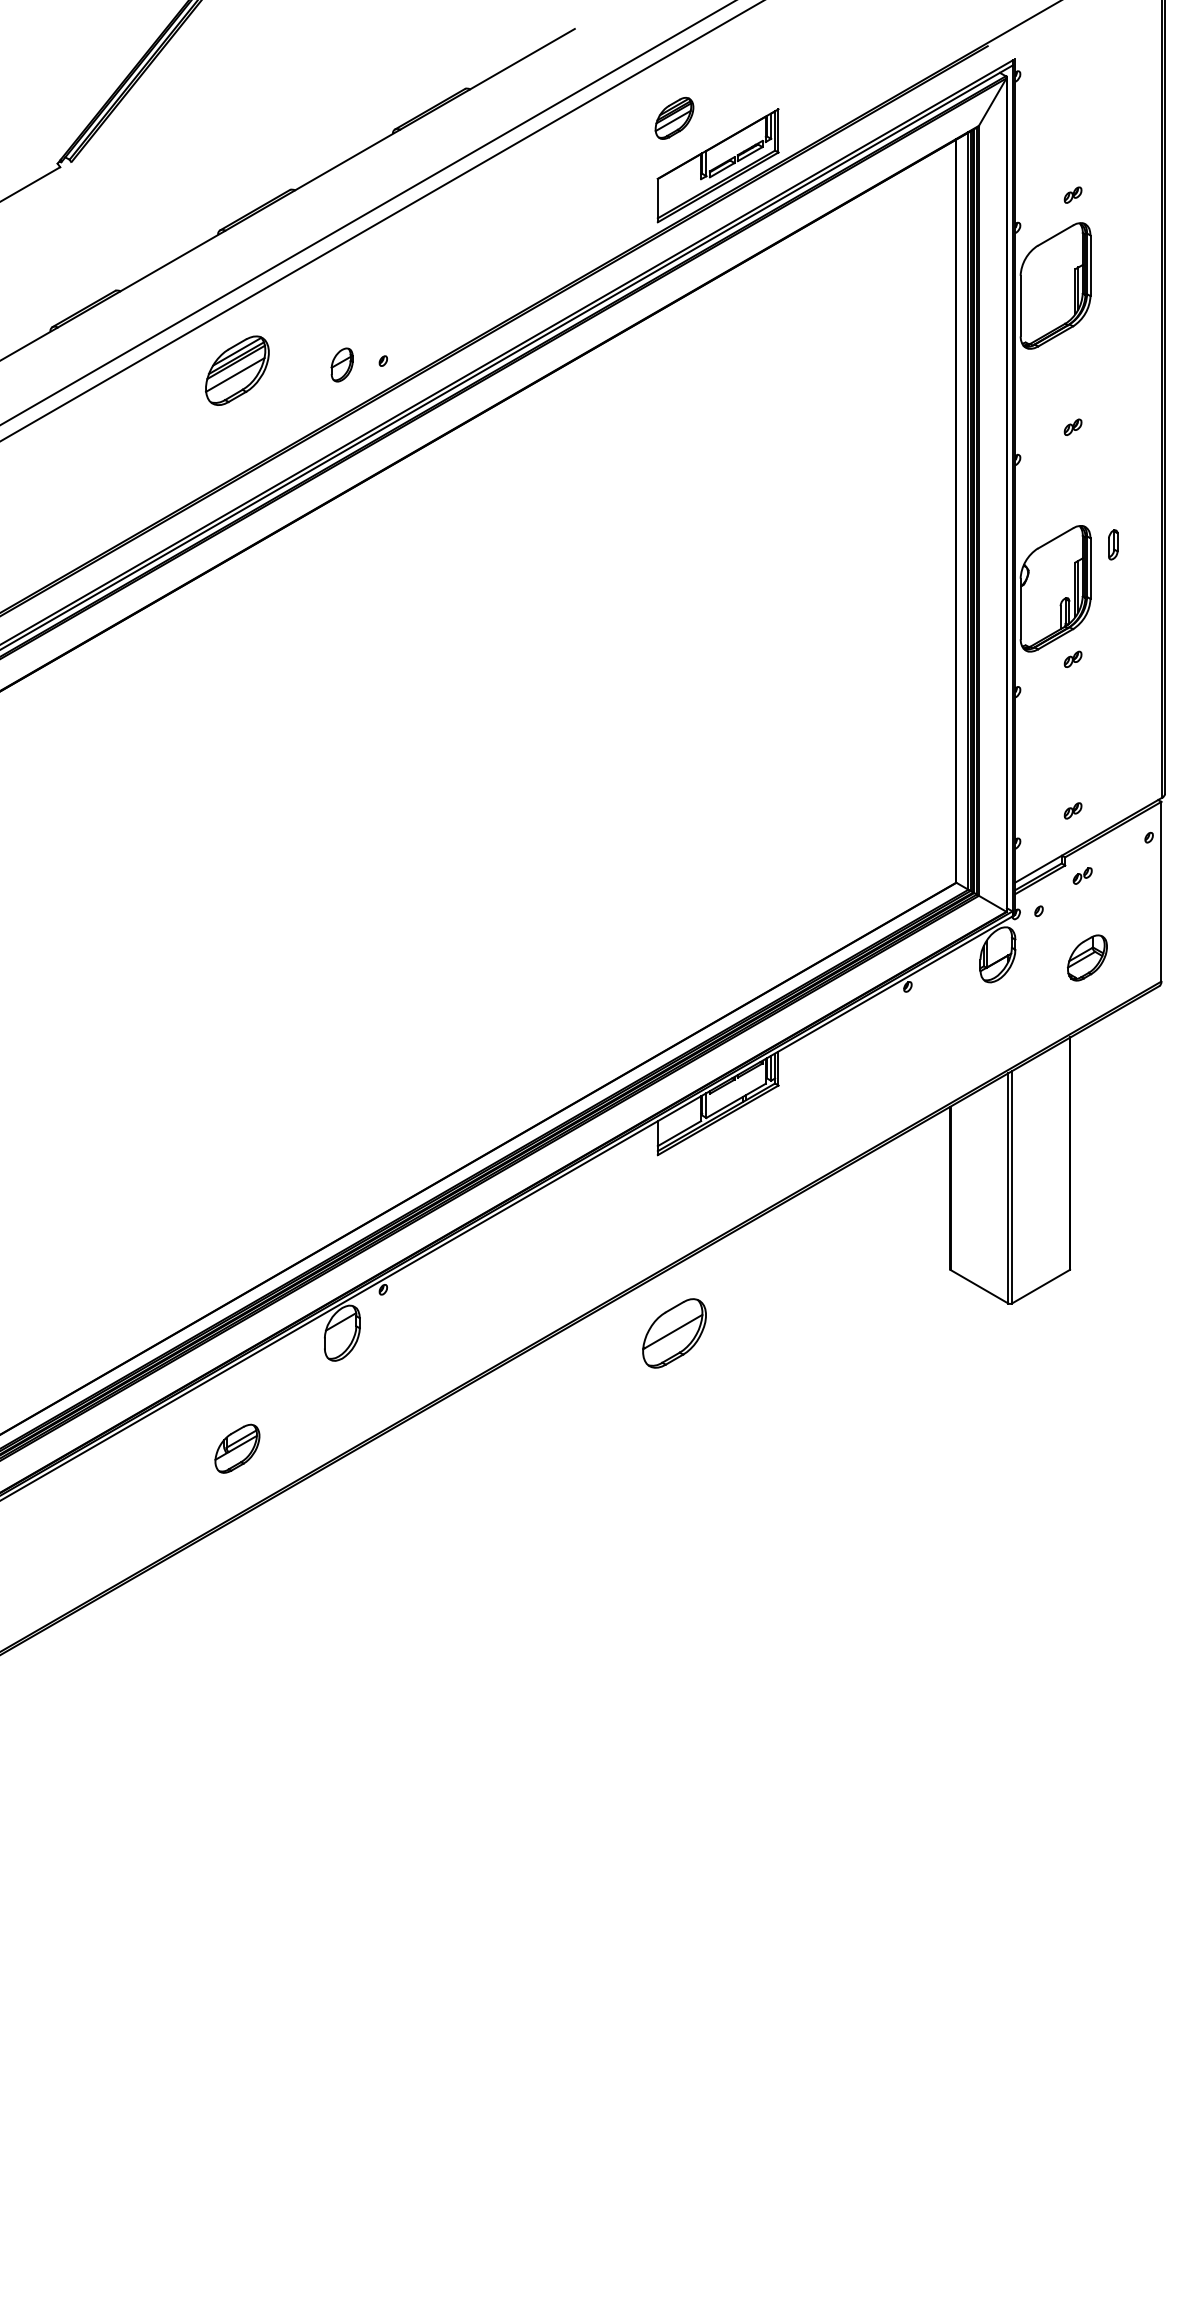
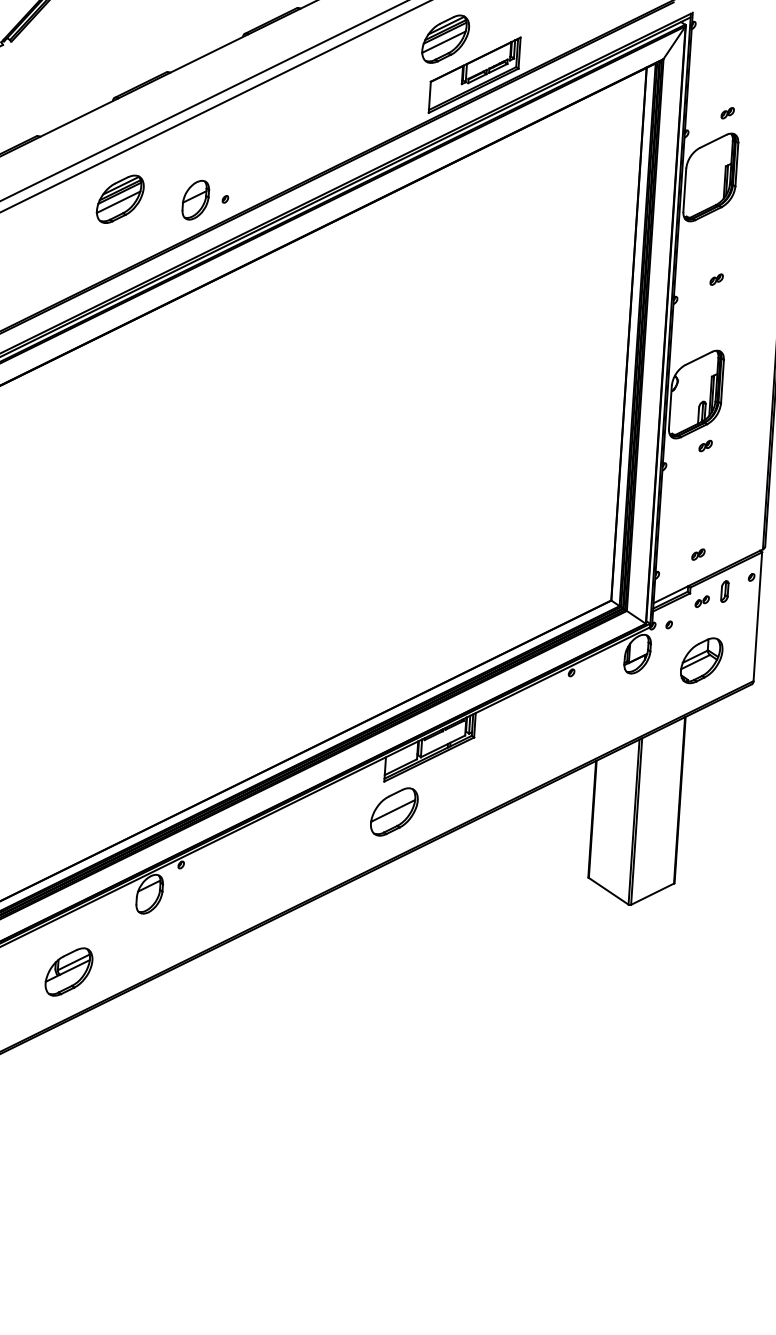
part: (674, 118) -> (445, 39), size x1.67
part: (341, 364) -> (195, 199), size x1.67
part: (1113, 544) -> (725, 591), moved
part: (1087, 957) -> (701, 660), size x1.43
part: (674, 1333) -> (394, 812), moved
part: (237, 1448) -> (69, 971), size x1.43

